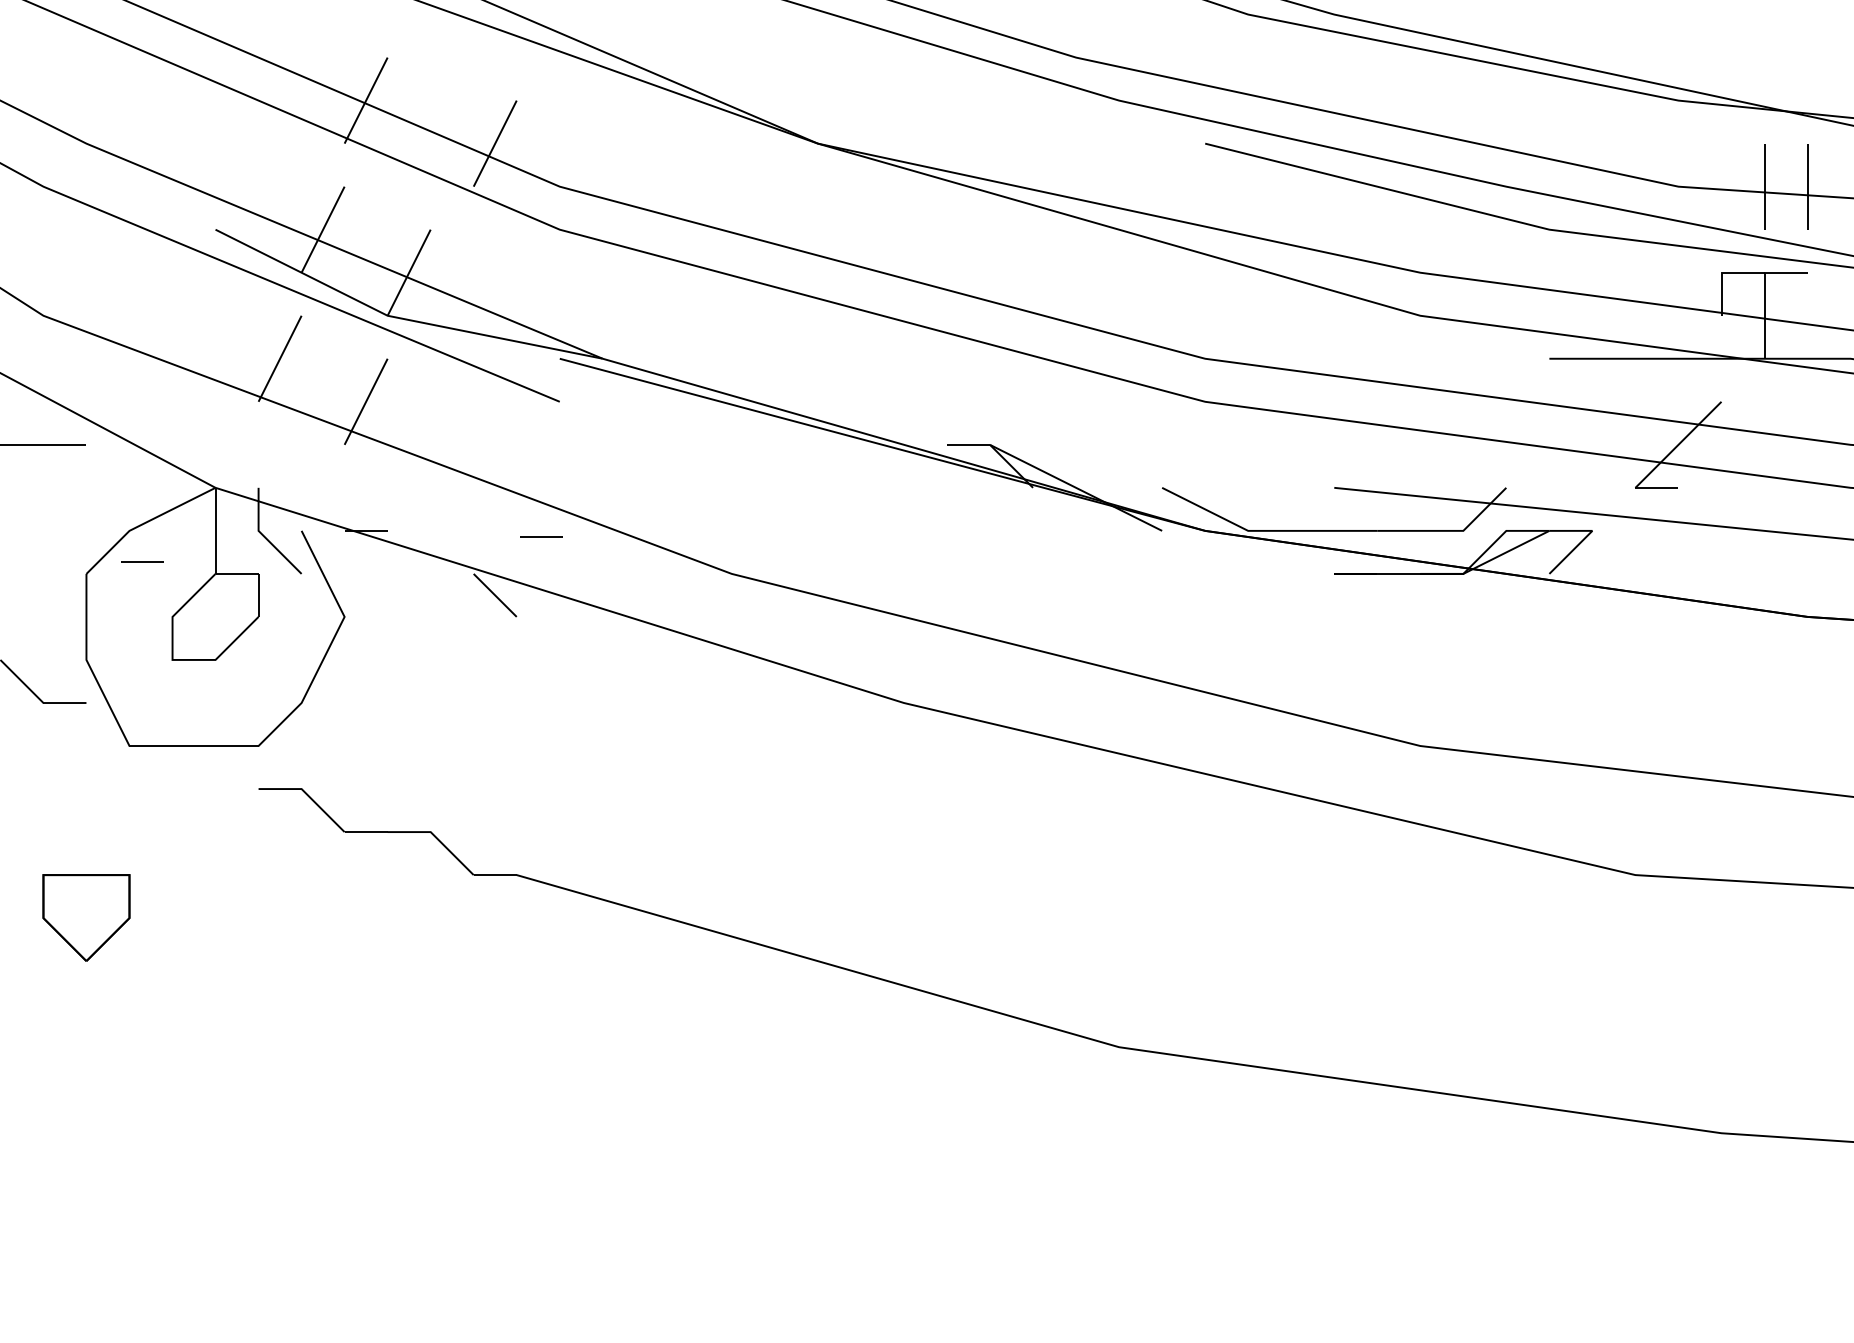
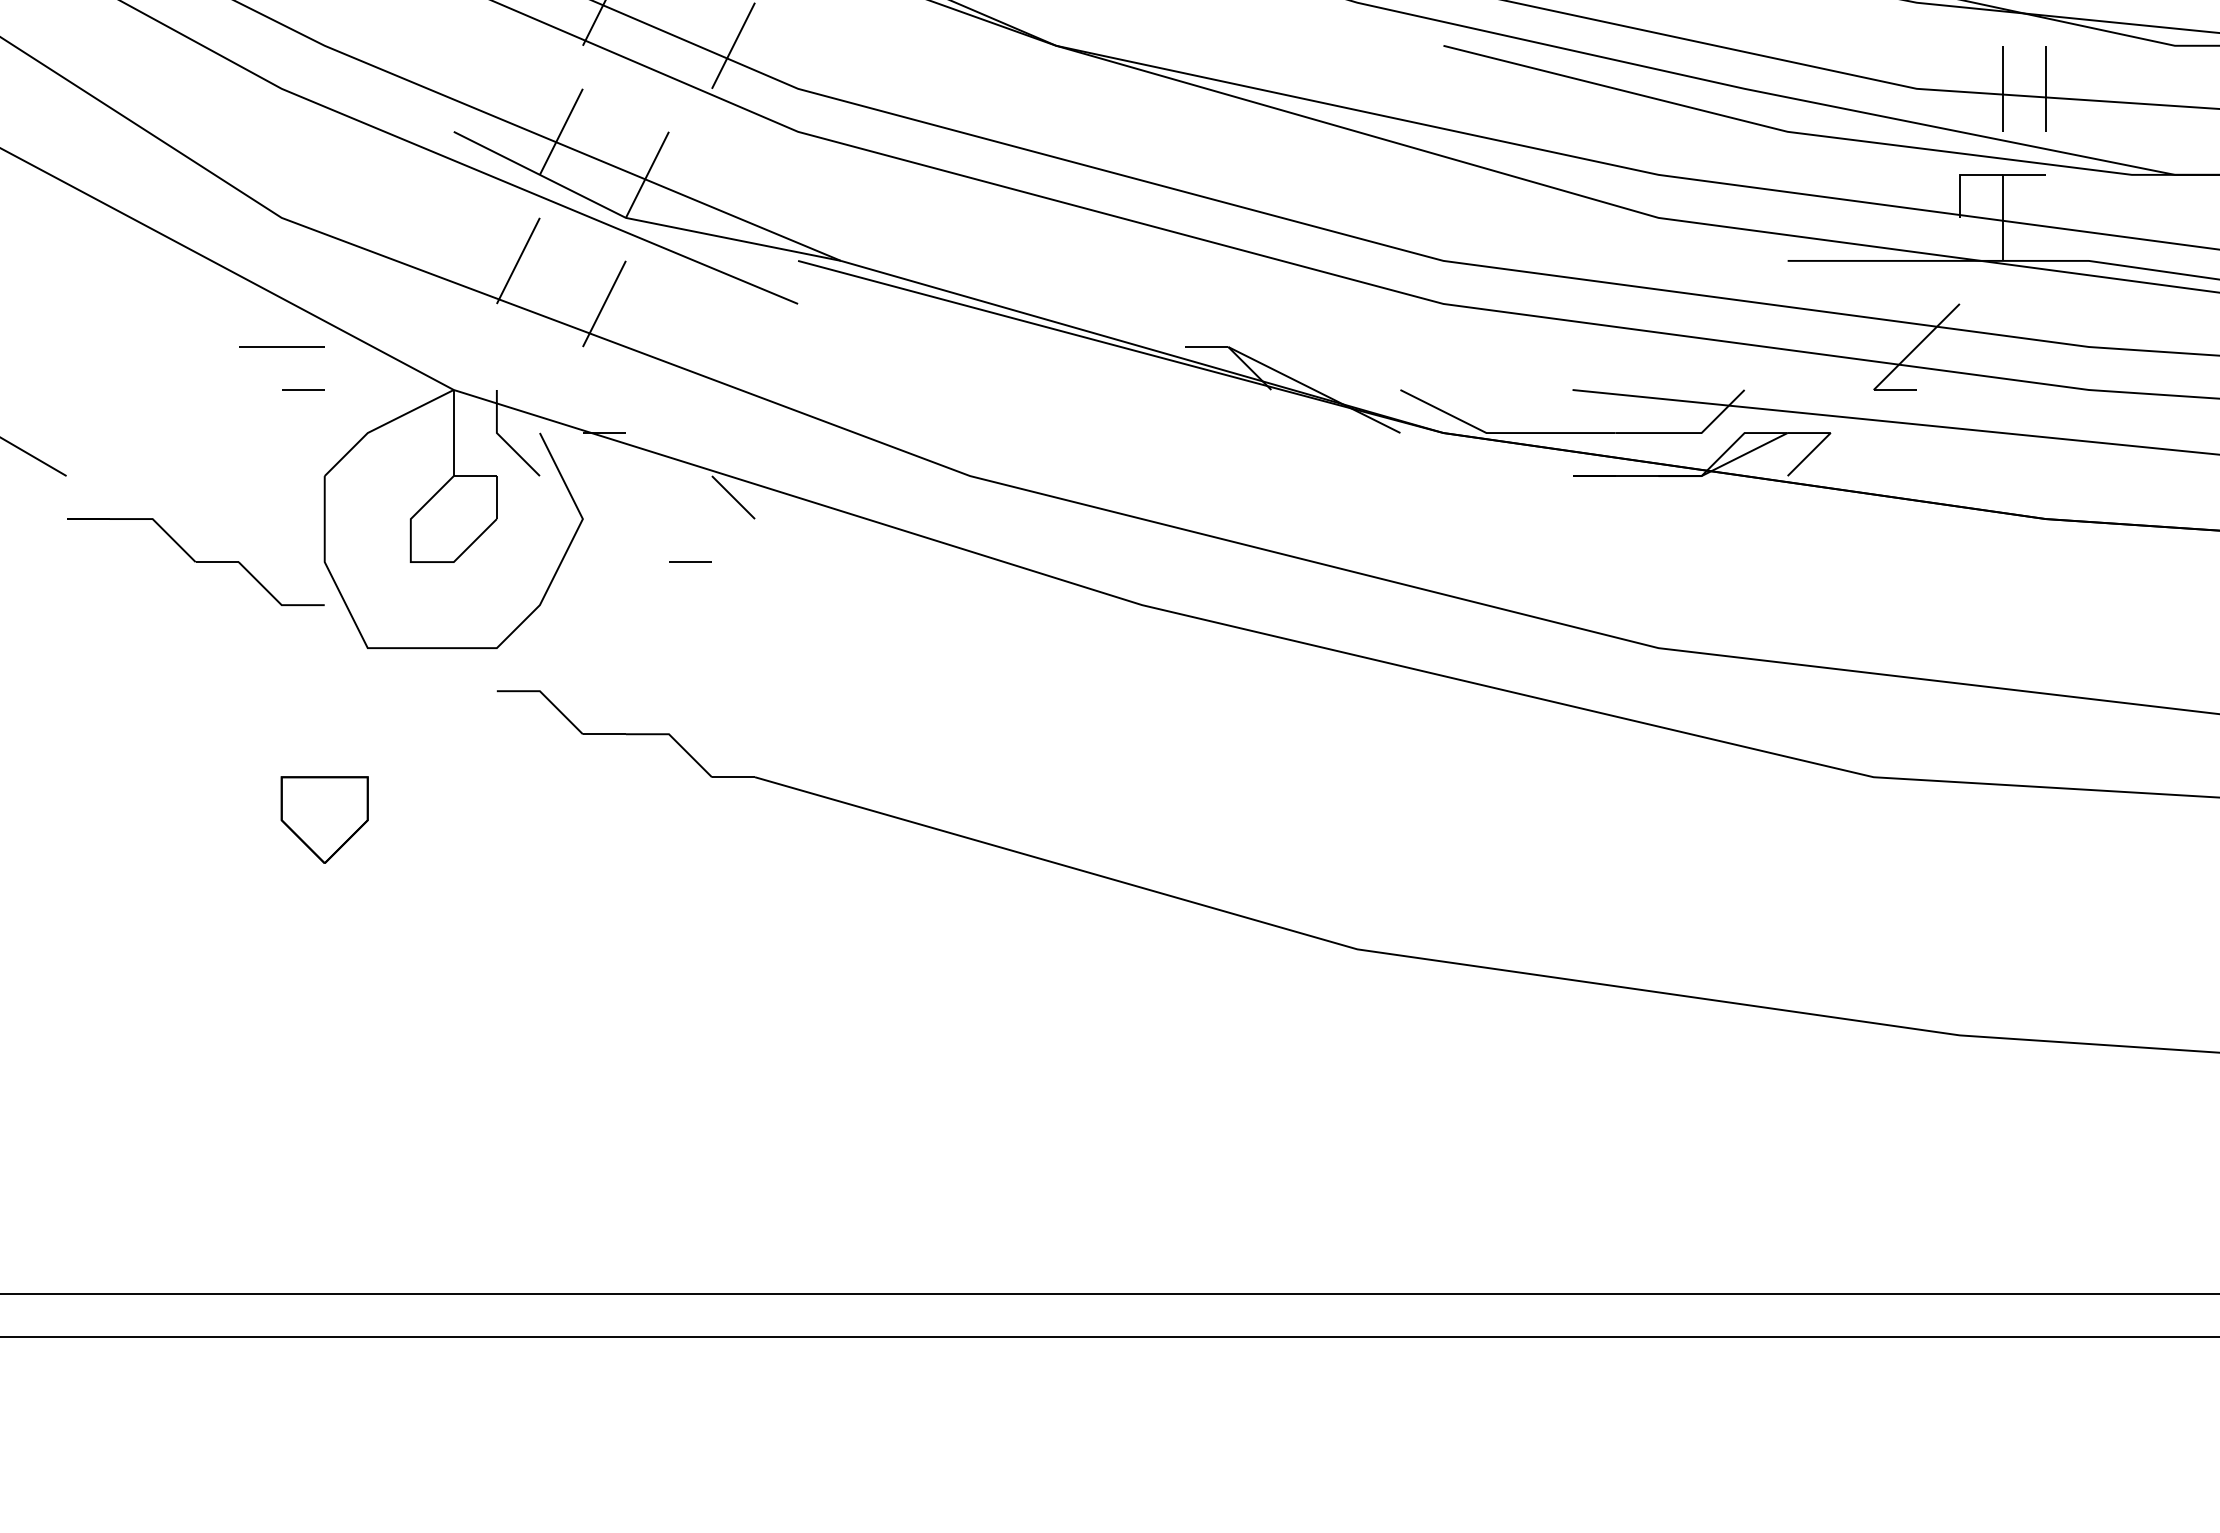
line: (541, 536) -> (690, 561), moved
line: (143, 561) -> (303, 389), moved

